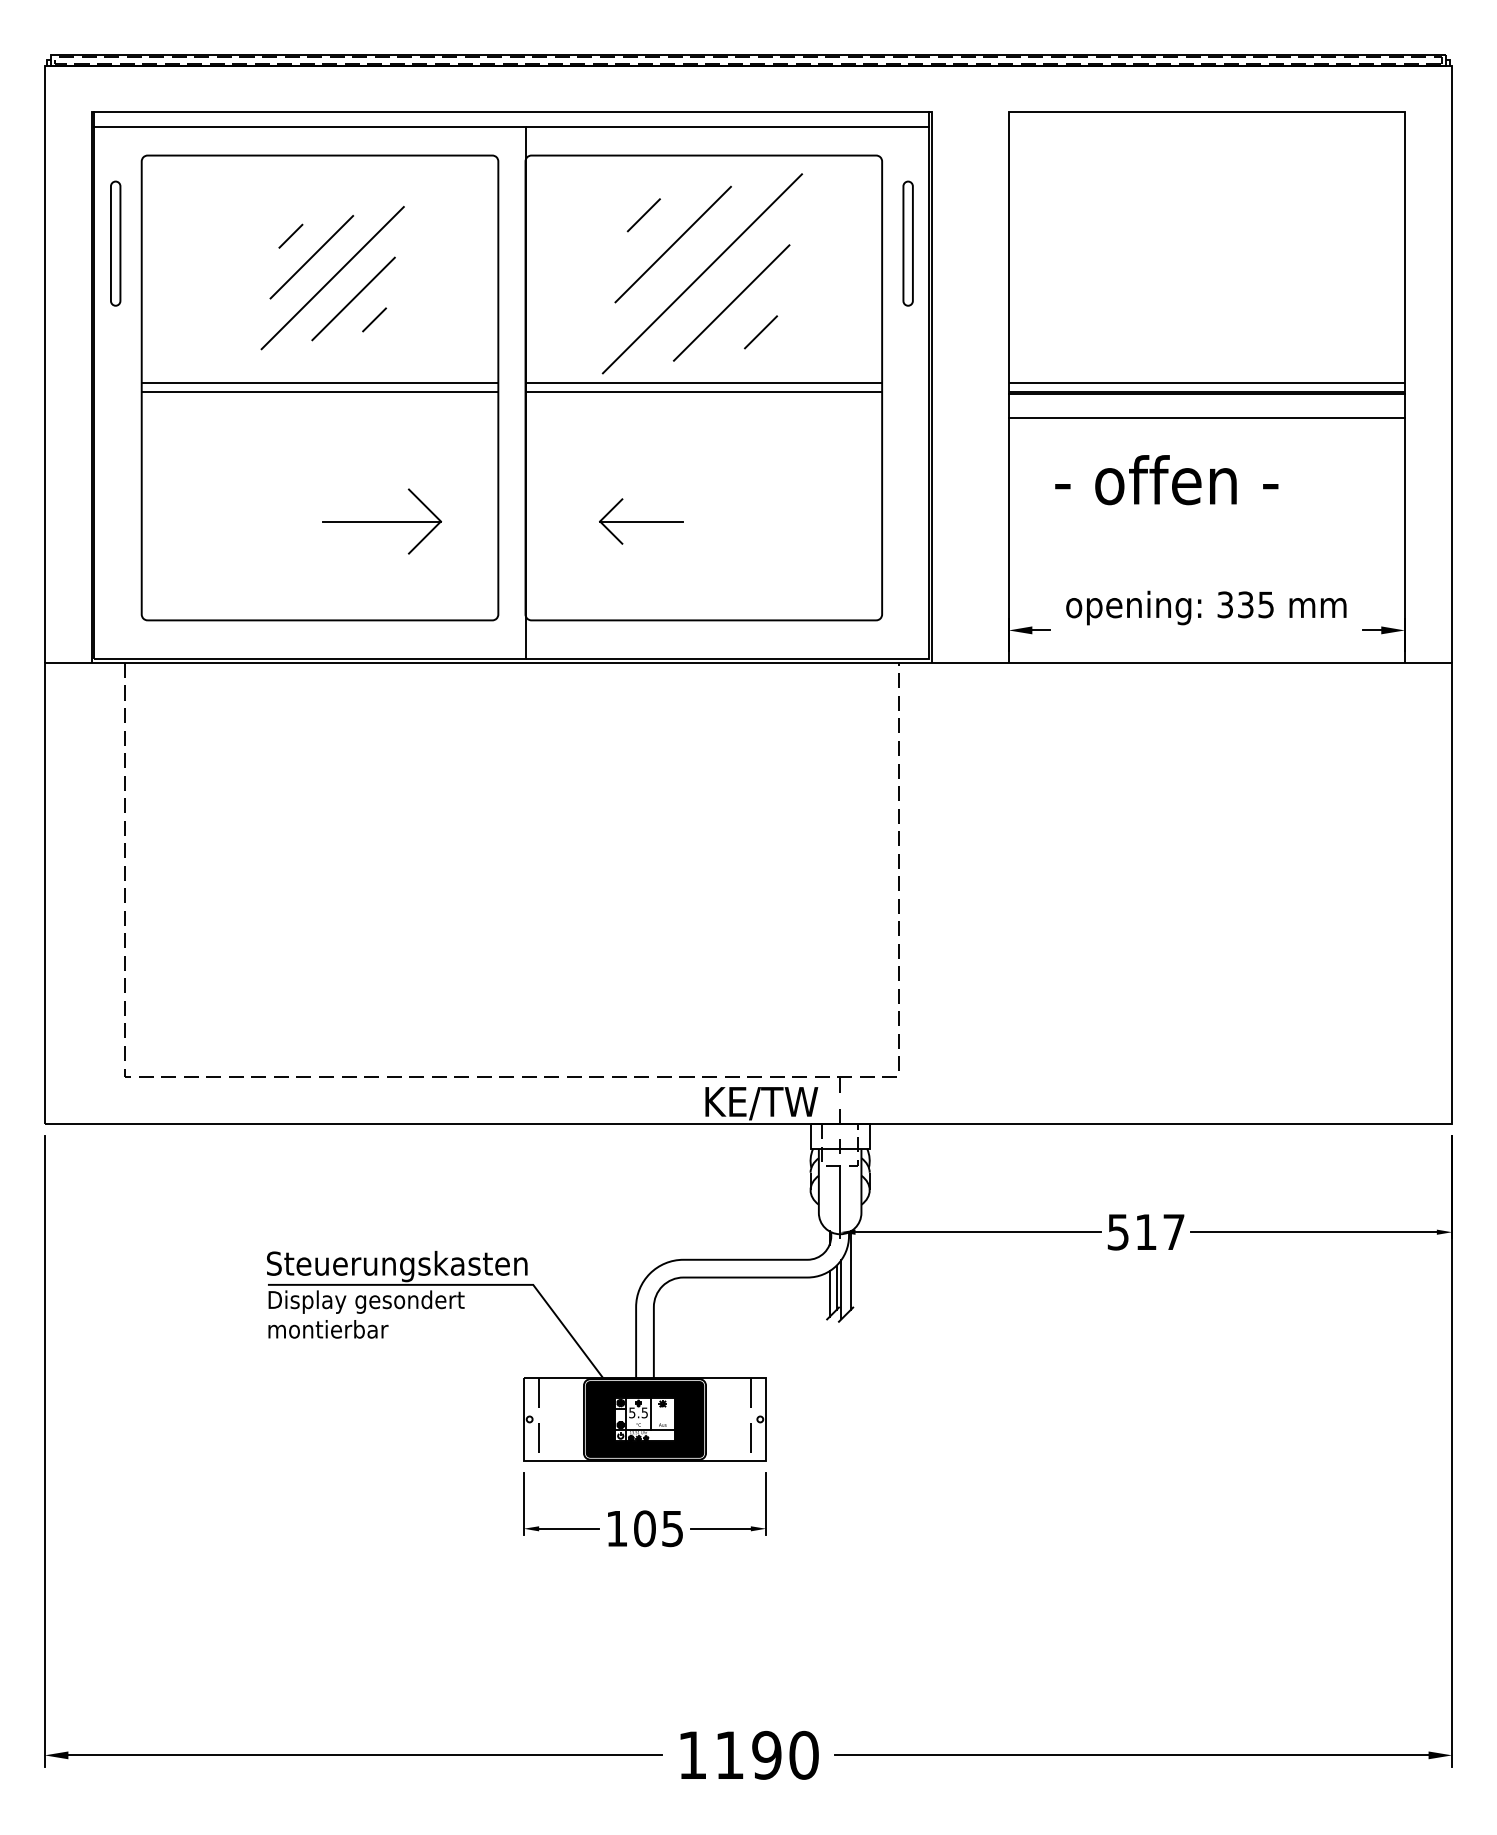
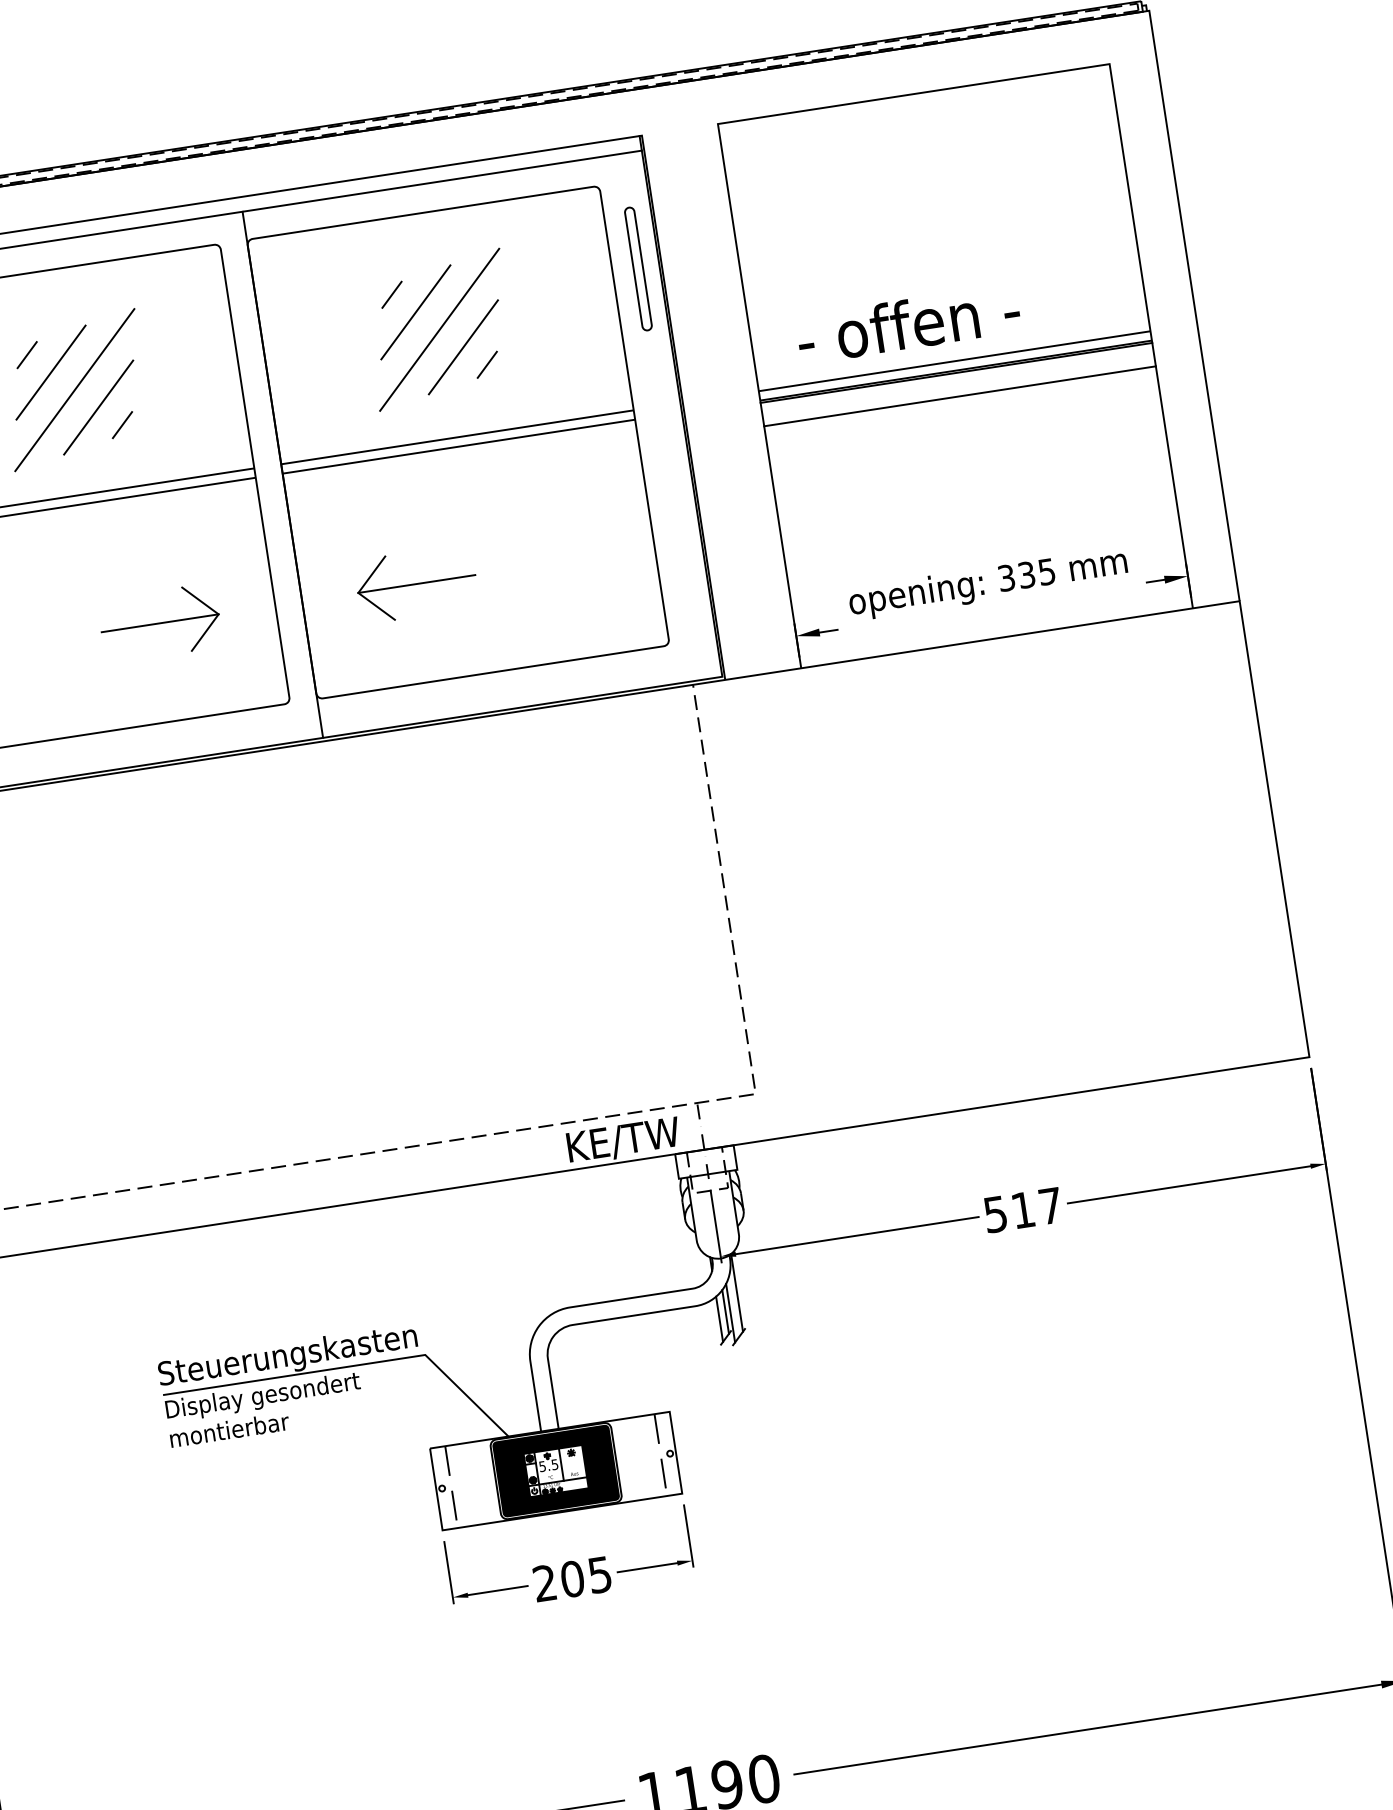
part: (702, 273) -> (439, 329), size x0.71
text: (1166, 480) -> (908, 324), moved
part: (641, 521) -> (416, 584), size x1.43
text: (616, 1528) -> (544, 1583), 105 -> 205

